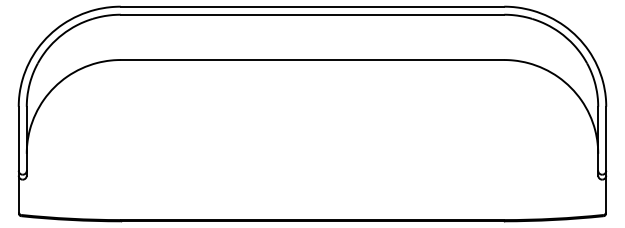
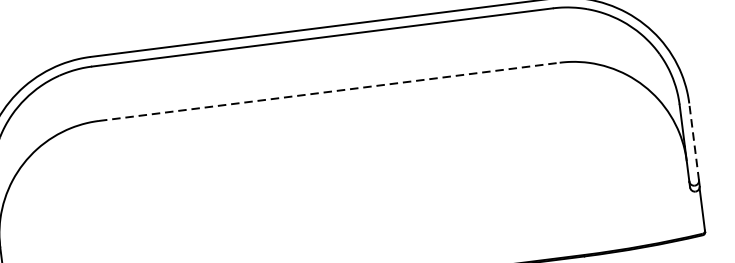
line: (312, 60) -> (329, 92), solid -> dashed
line: (606, 138) -> (694, 141), solid -> dashed

